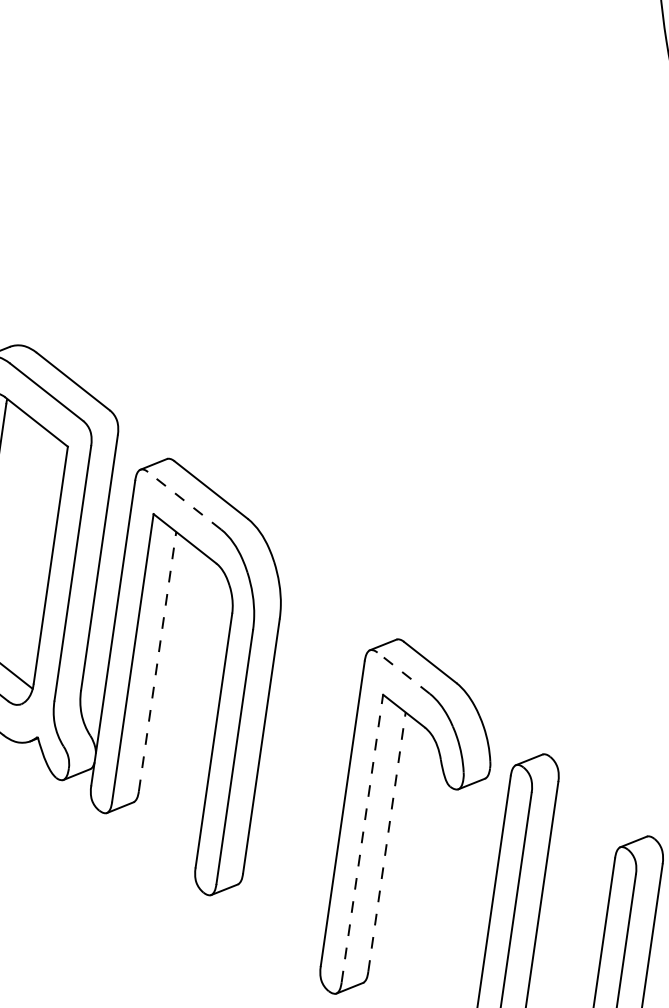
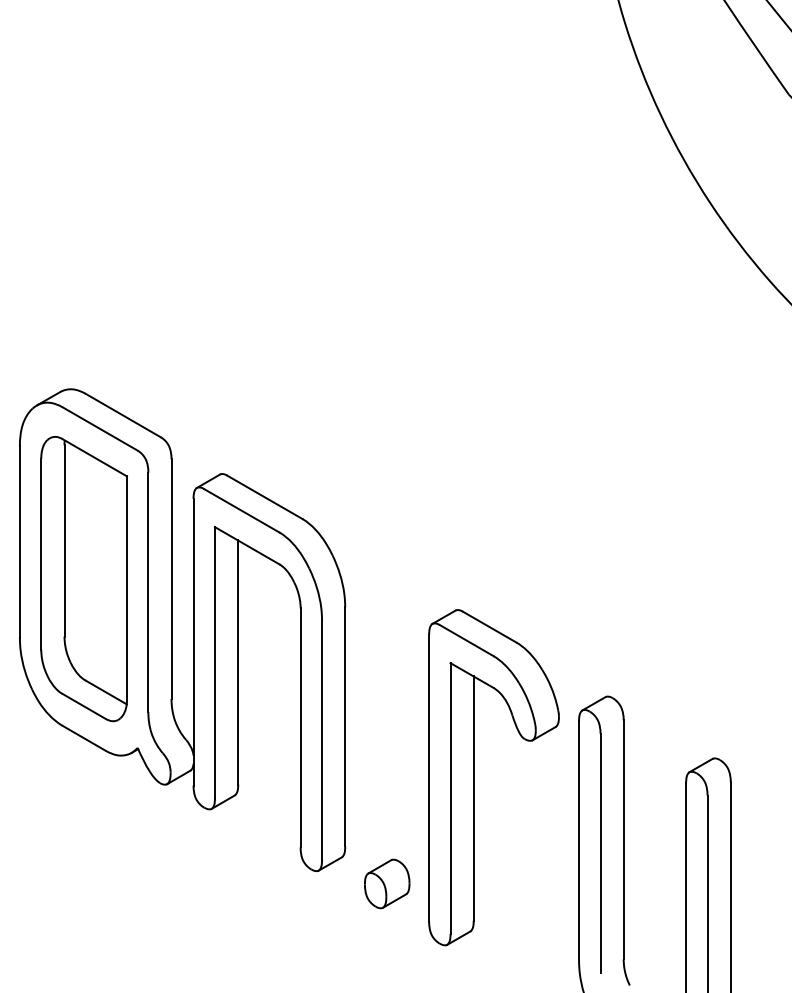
line: (184, 500) -> (241, 510), dashed -> solid
line: (157, 661) -> (238, 662), dashed -> solid
line: (403, 673) -> (466, 640), dashed -> solid
line: (362, 838) -> (450, 798), dashed -> solid
line: (386, 842) -> (473, 798), dashed -> solid
part: (282, 919) -> (387, 883), added

